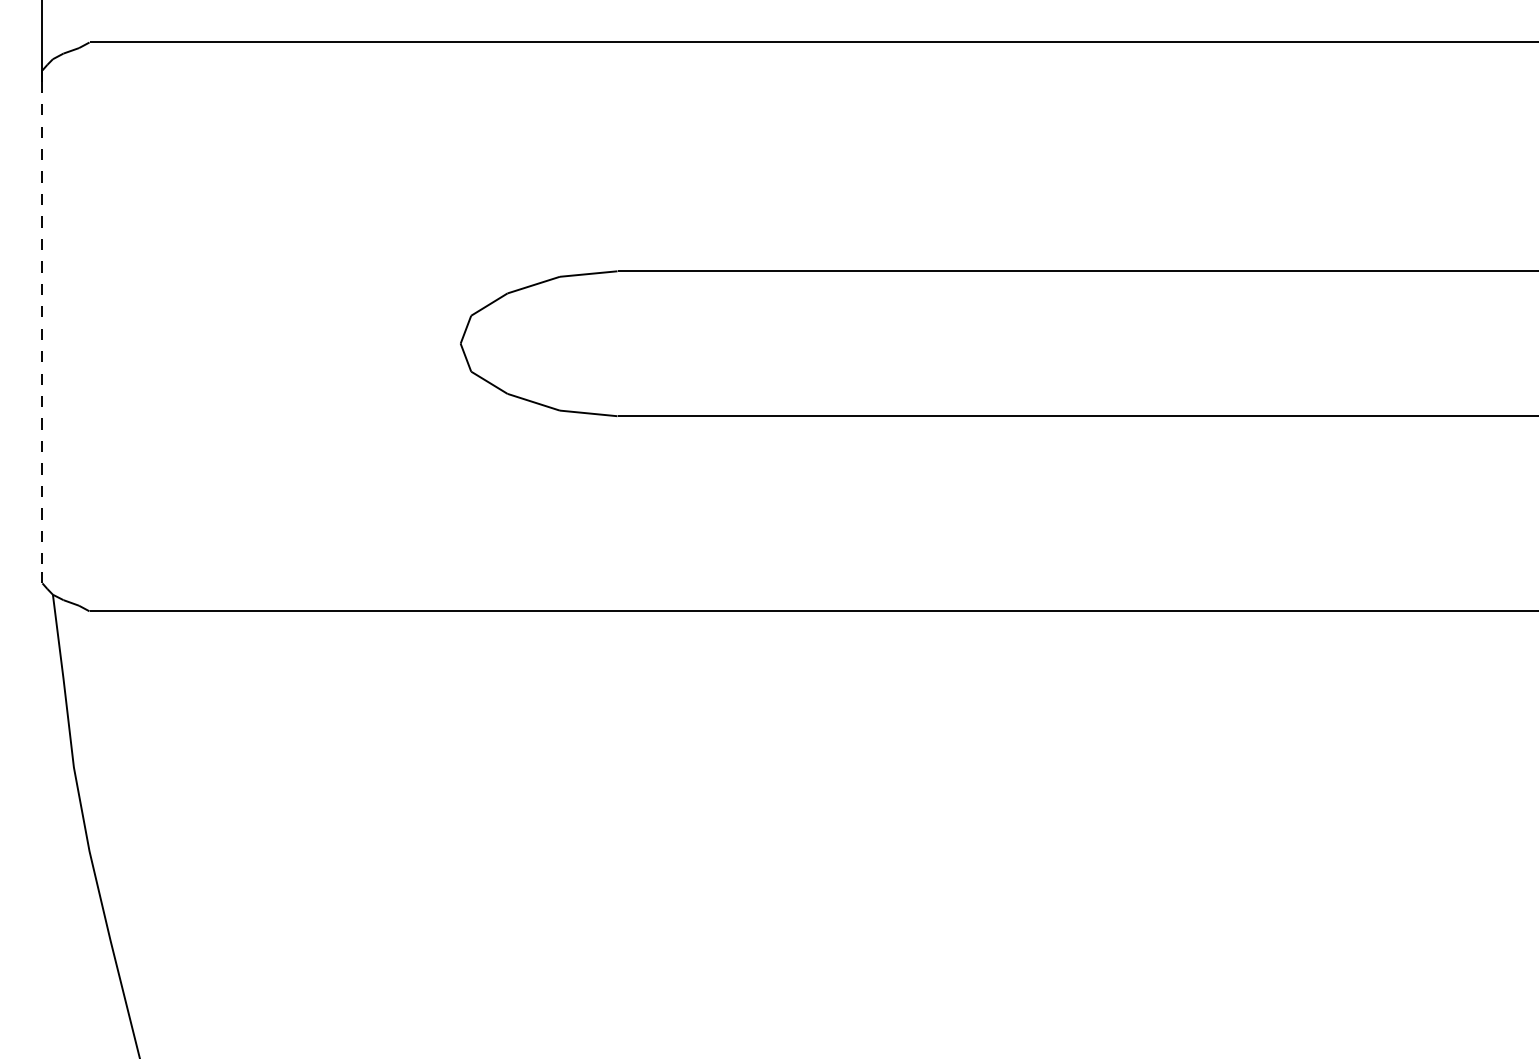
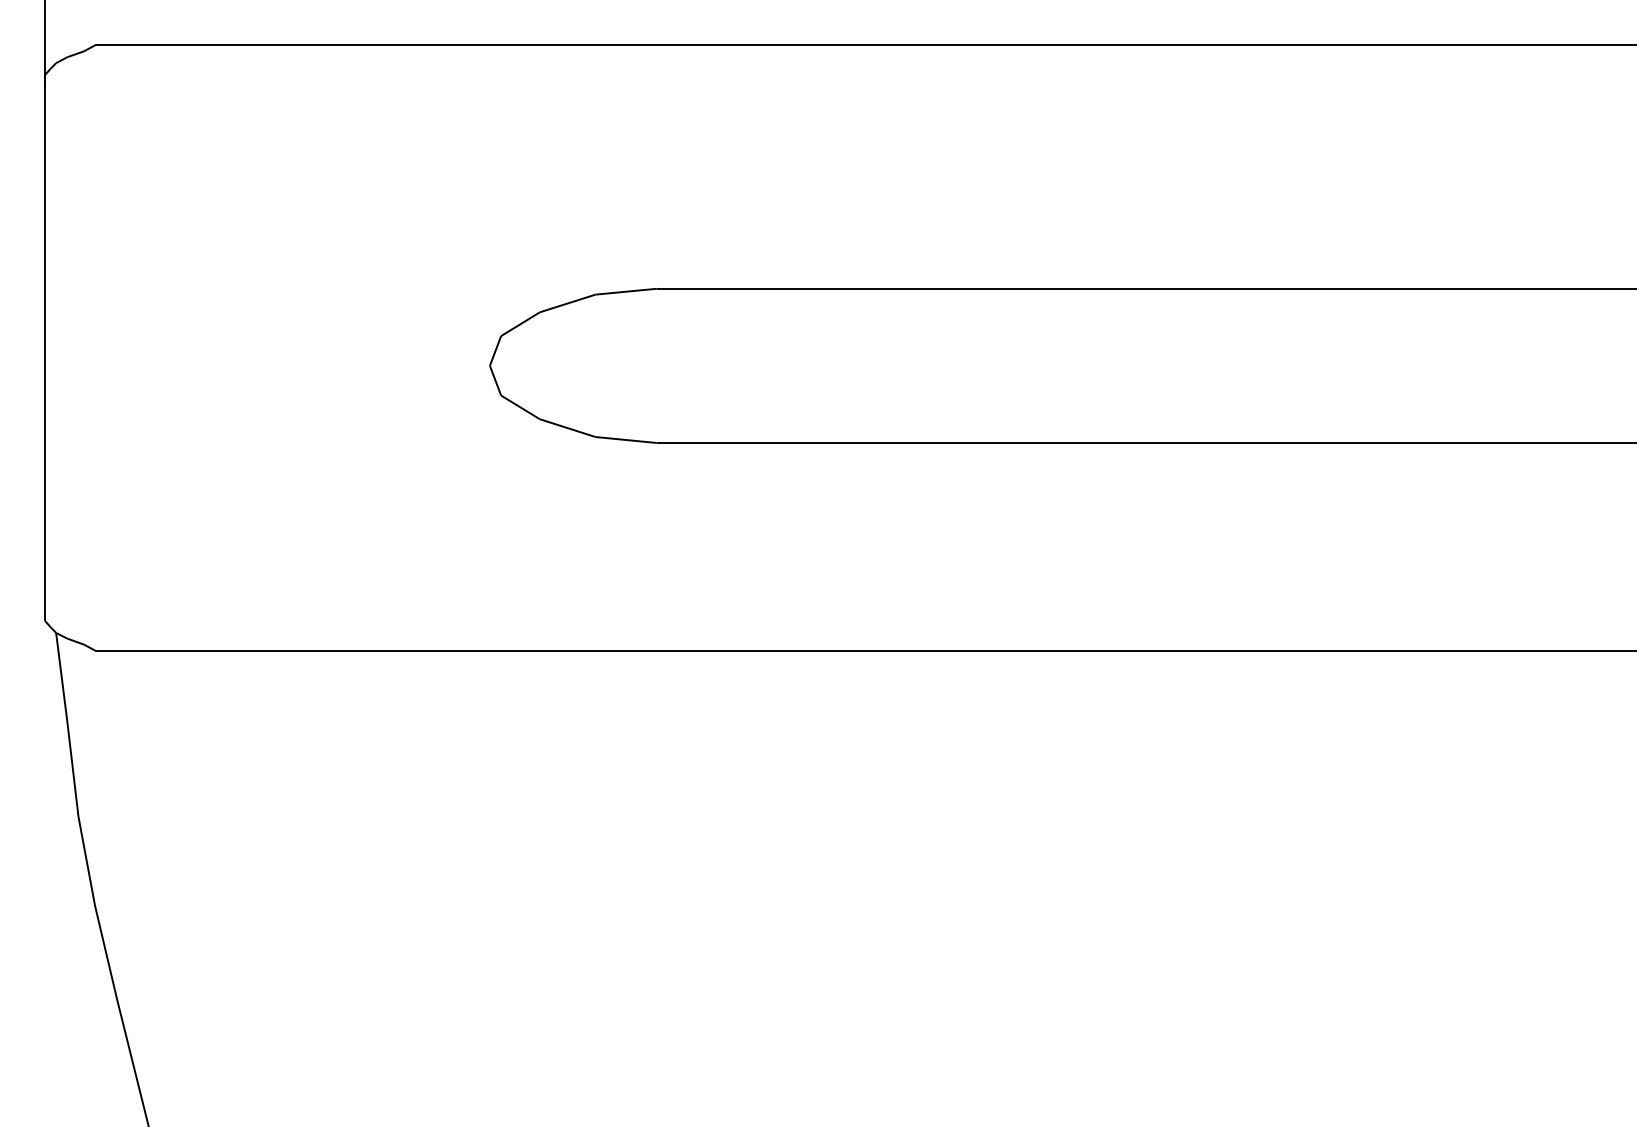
line: (42, 327) -> (45, 348), dashed -> solid

